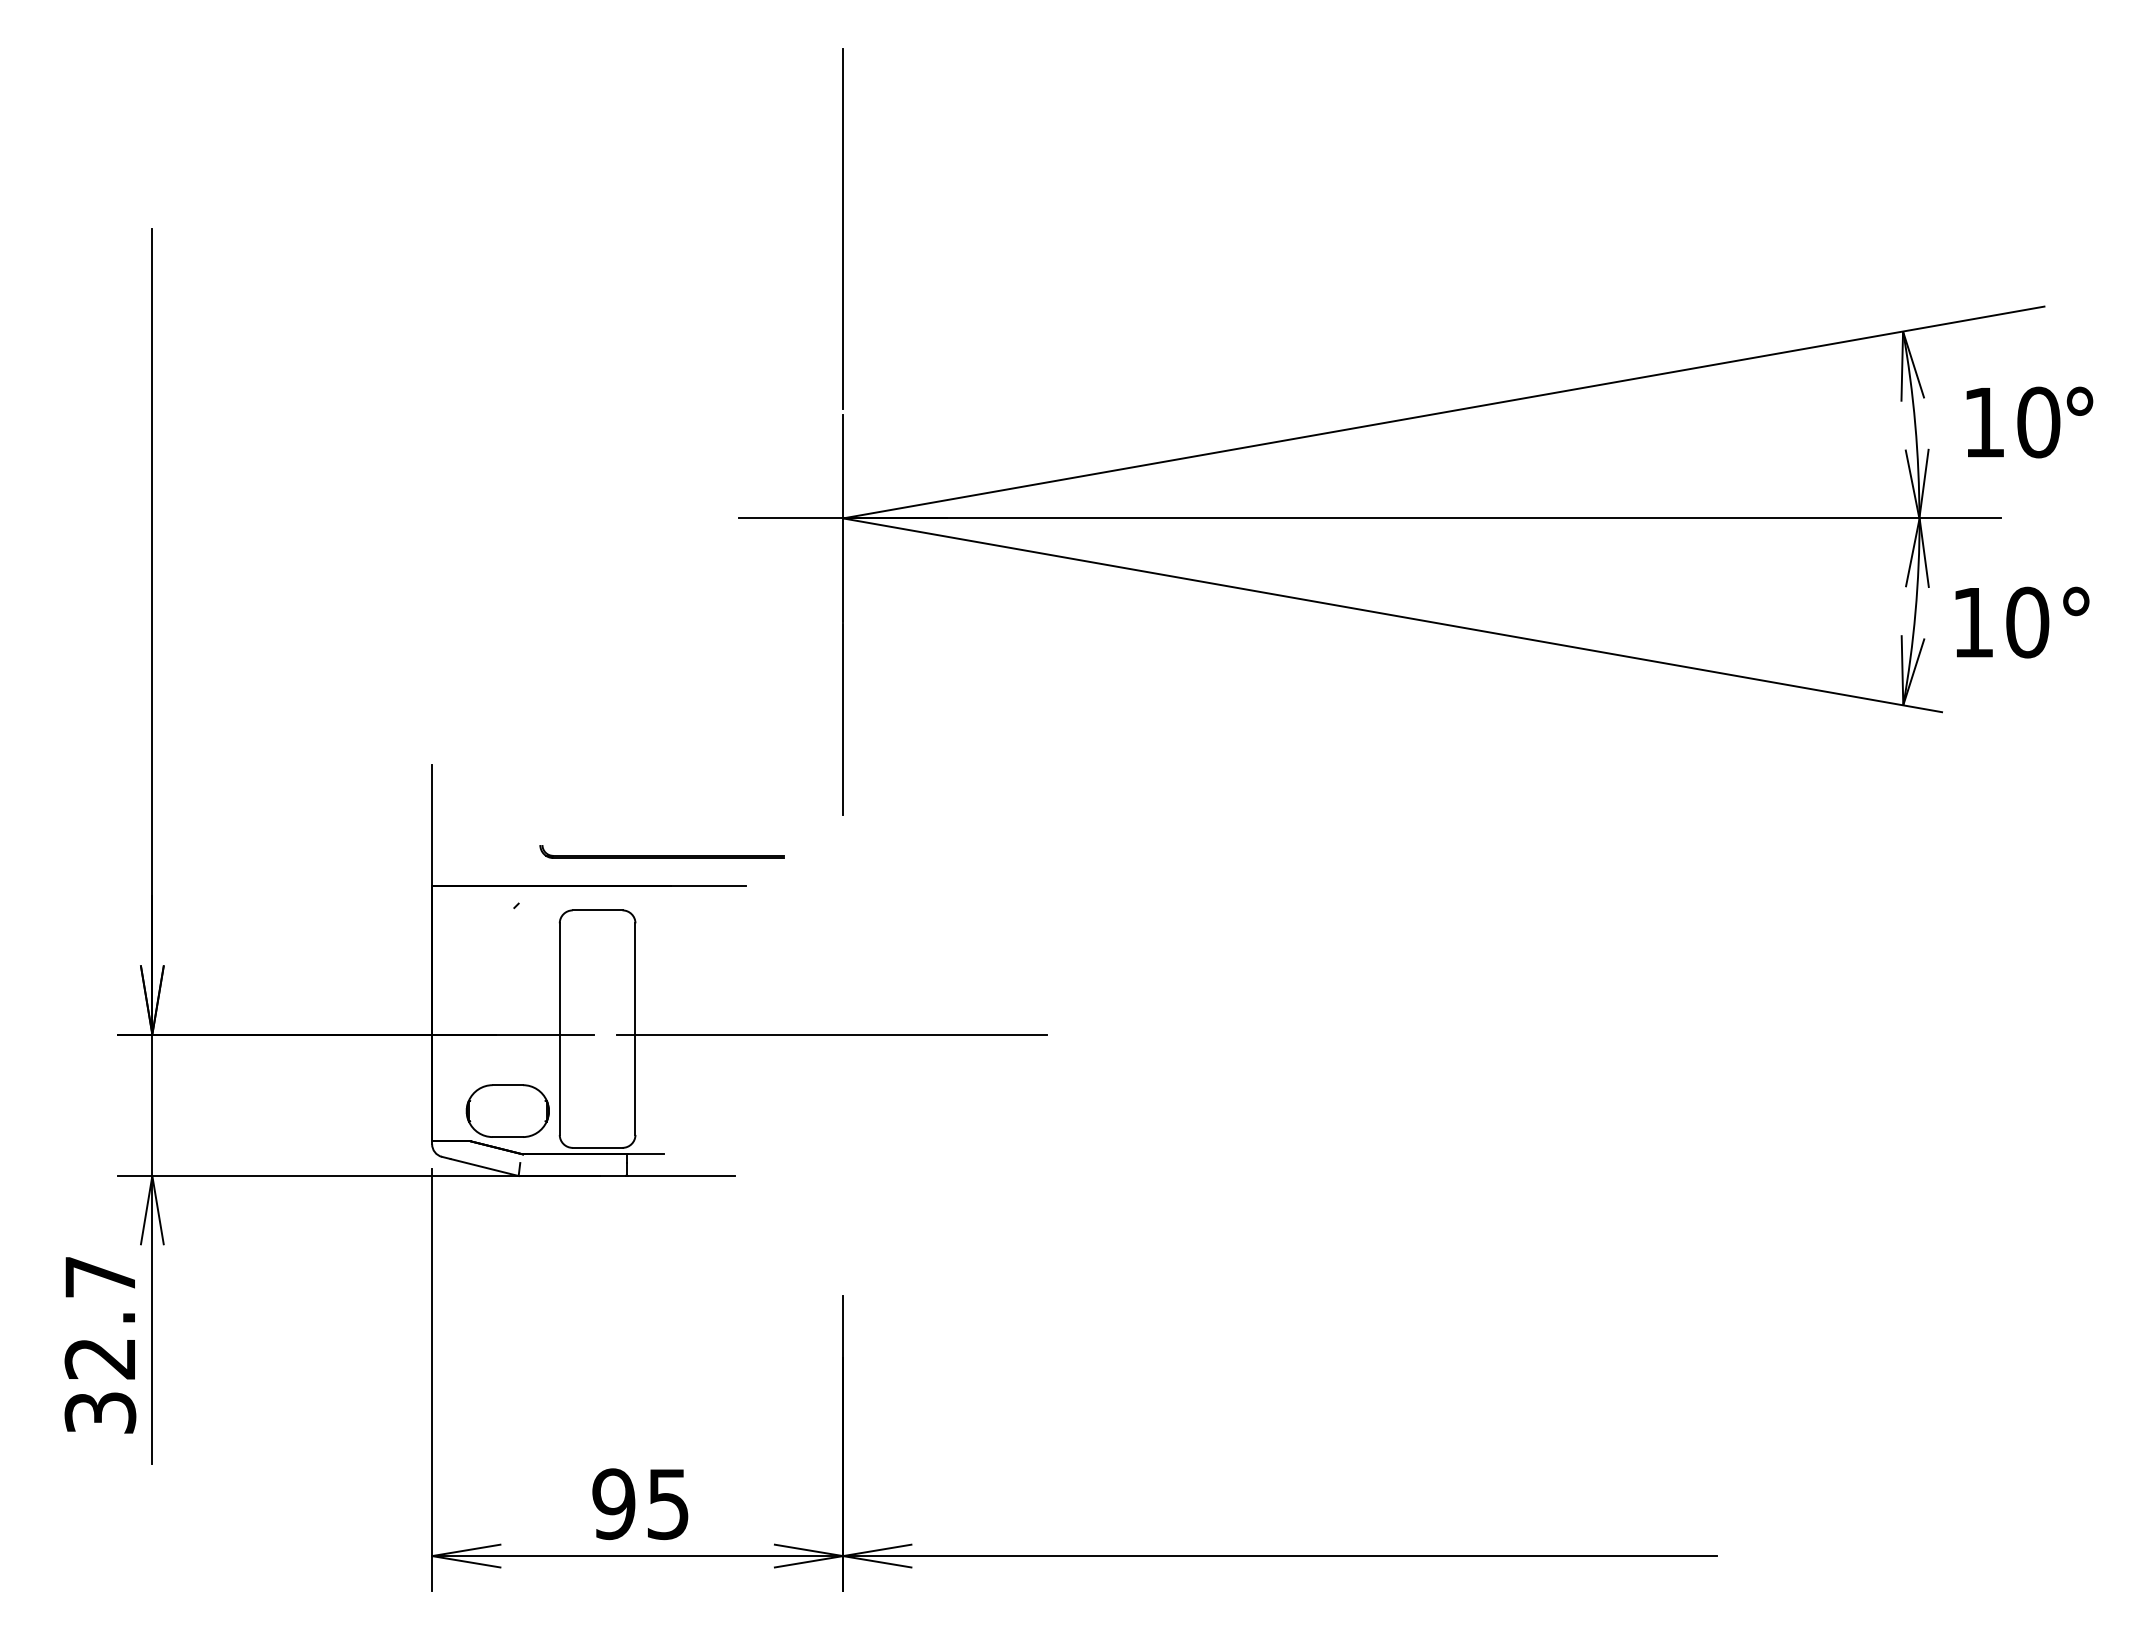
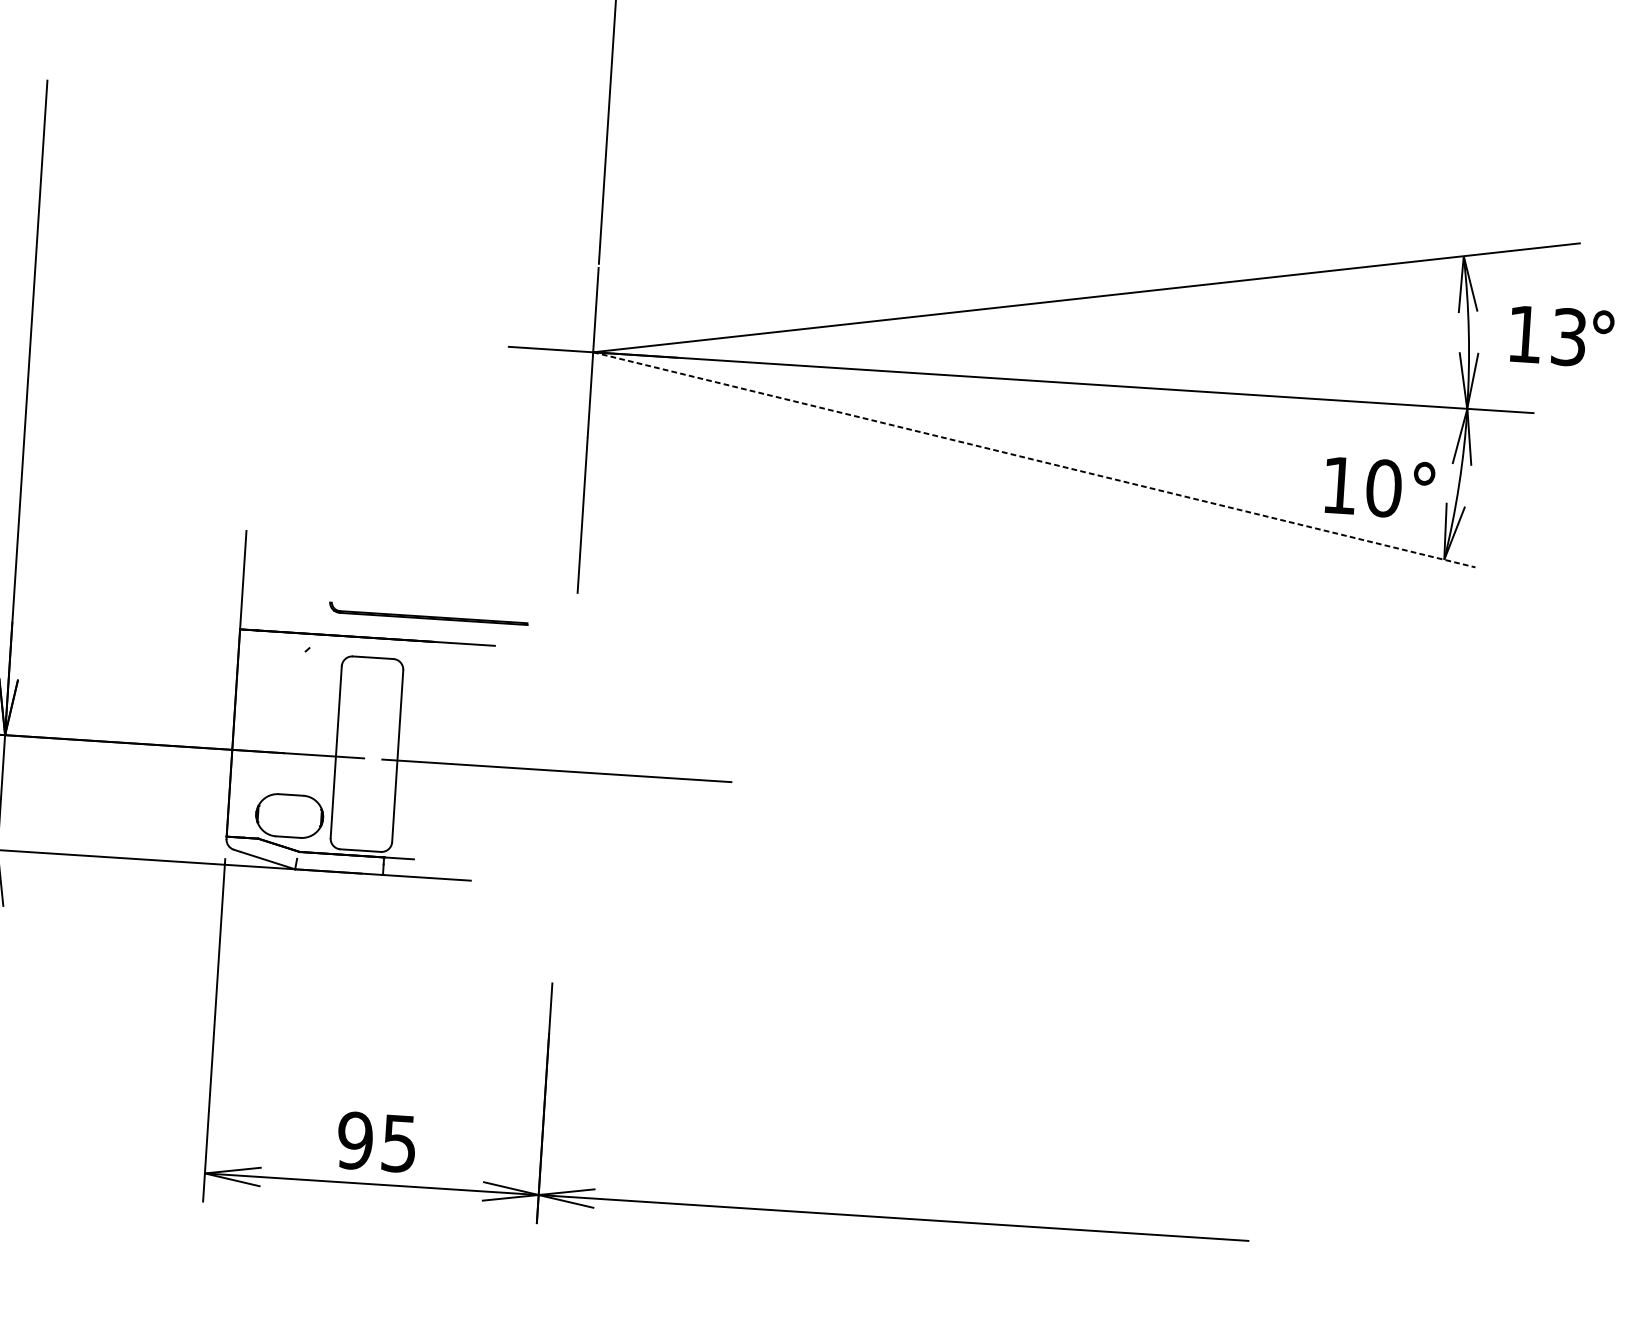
text: (2038, 422) -> (1568, 337), 10 -> 13
line: (1392, 615) -> (1034, 460), solid -> dashed
text: (2022, 622) -> (1379, 488), moved

